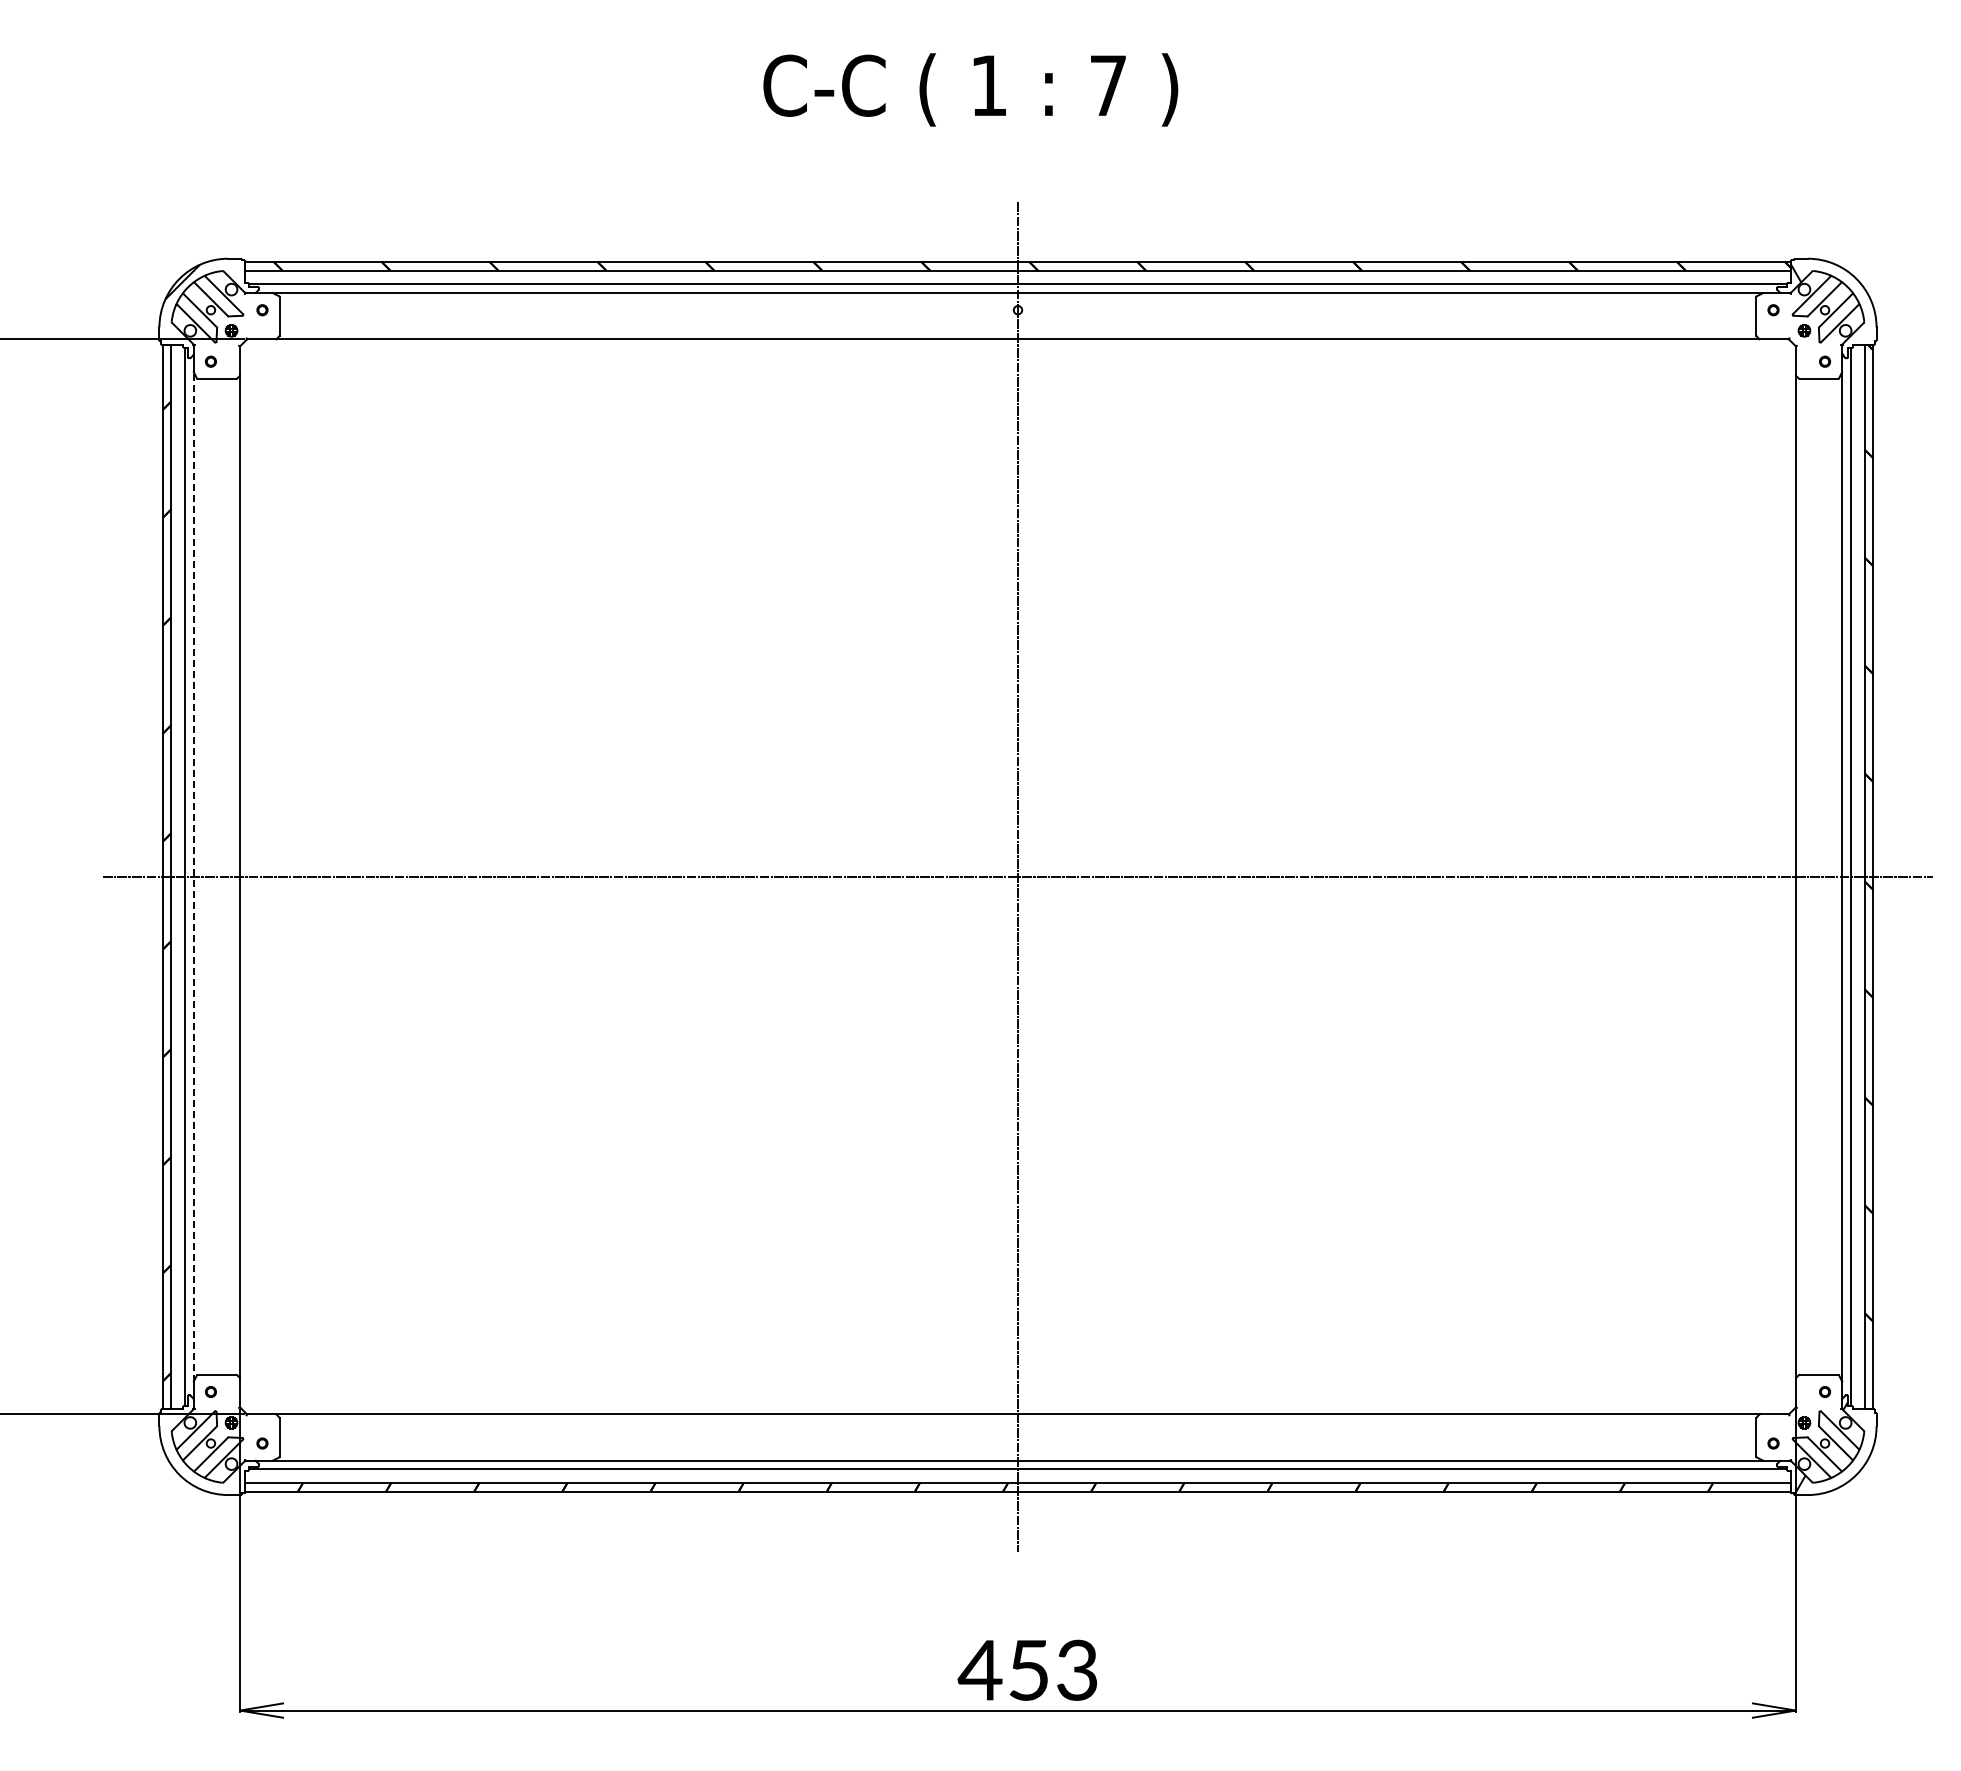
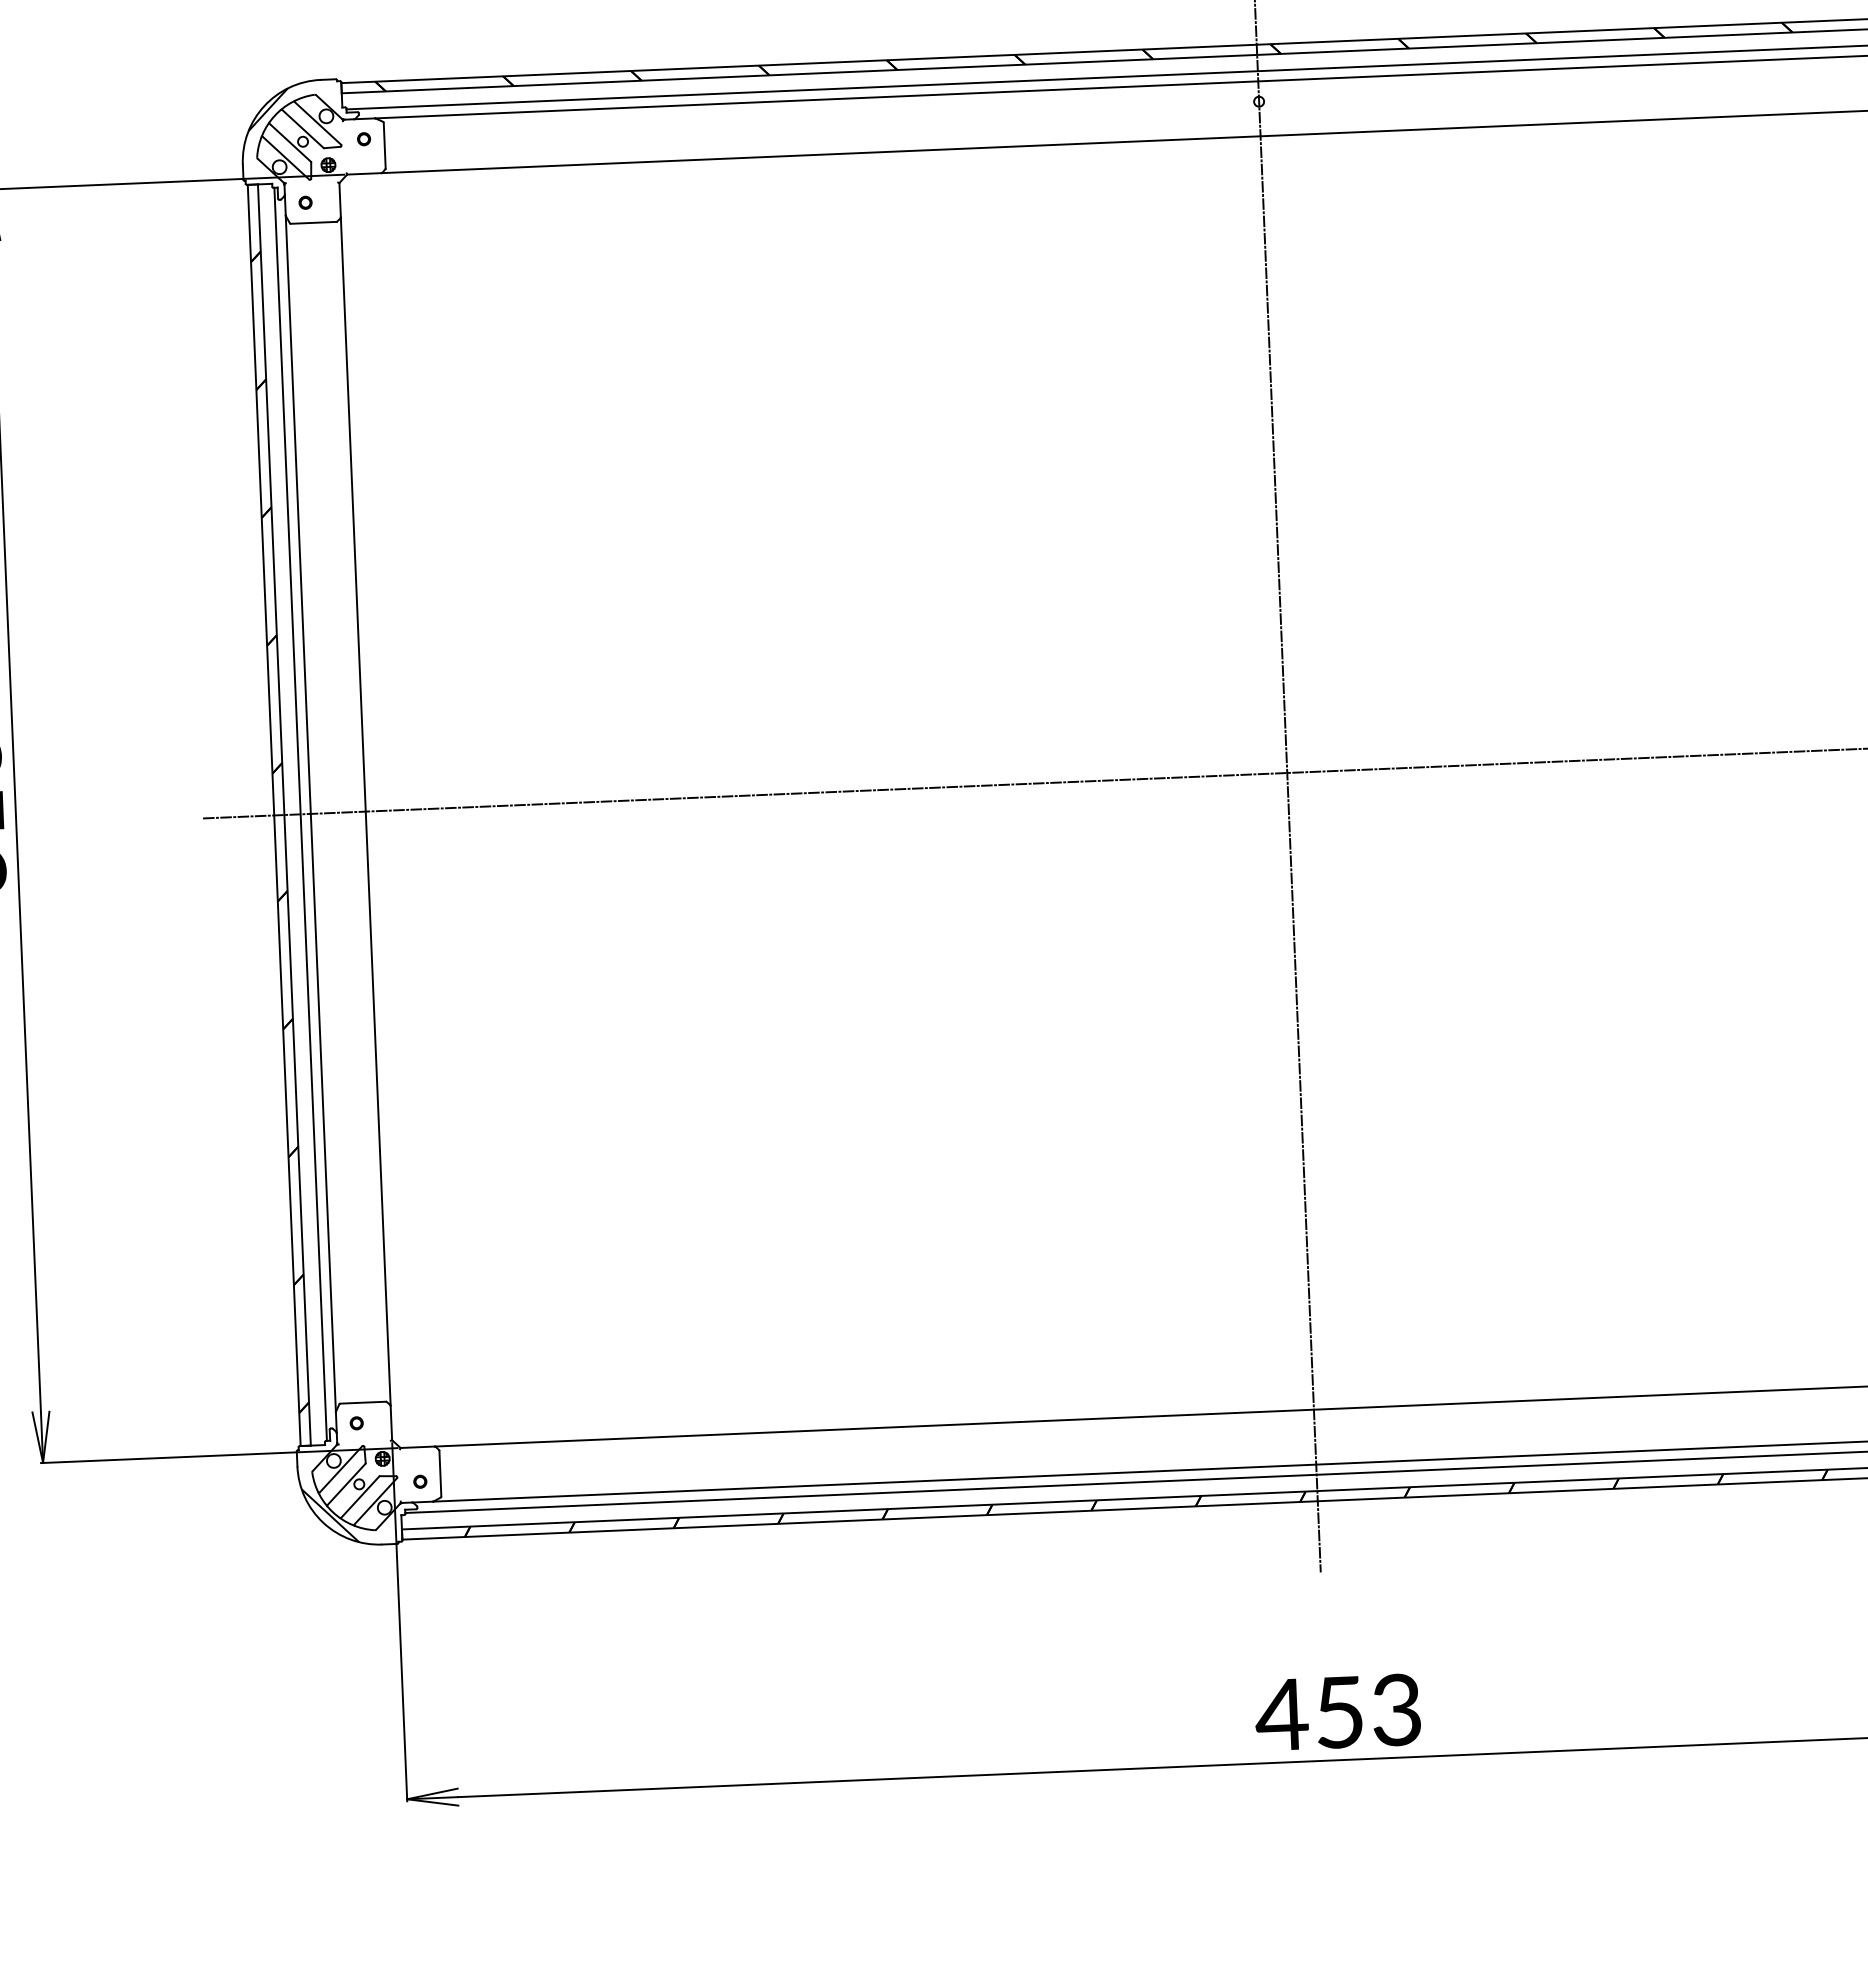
line: (193, 876) -> (310, 813), dashed -> solid
hatch: (185, 1468) -> (330, 1515), added

